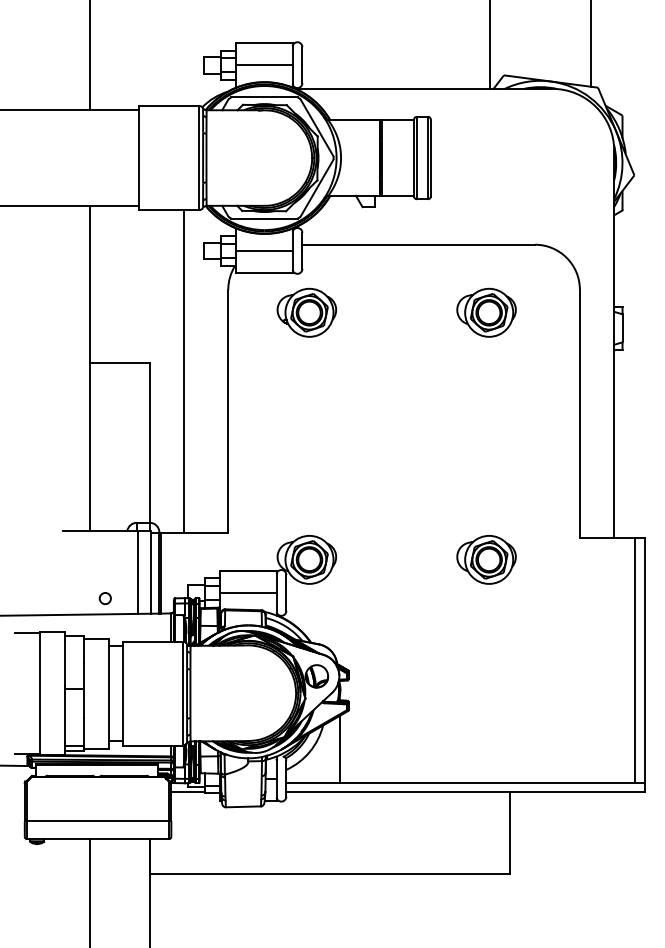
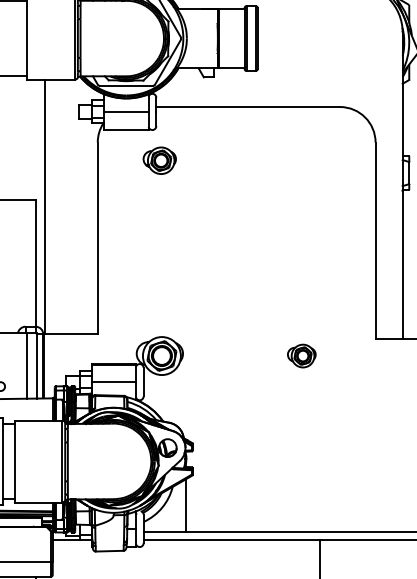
part: (306, 312) -> (159, 160), size x0.7
part: (486, 312) -> (301, 160), removed
line: (184, 371) -> (45, 207), moved
part: (486, 559) -> (301, 355), size x0.6

